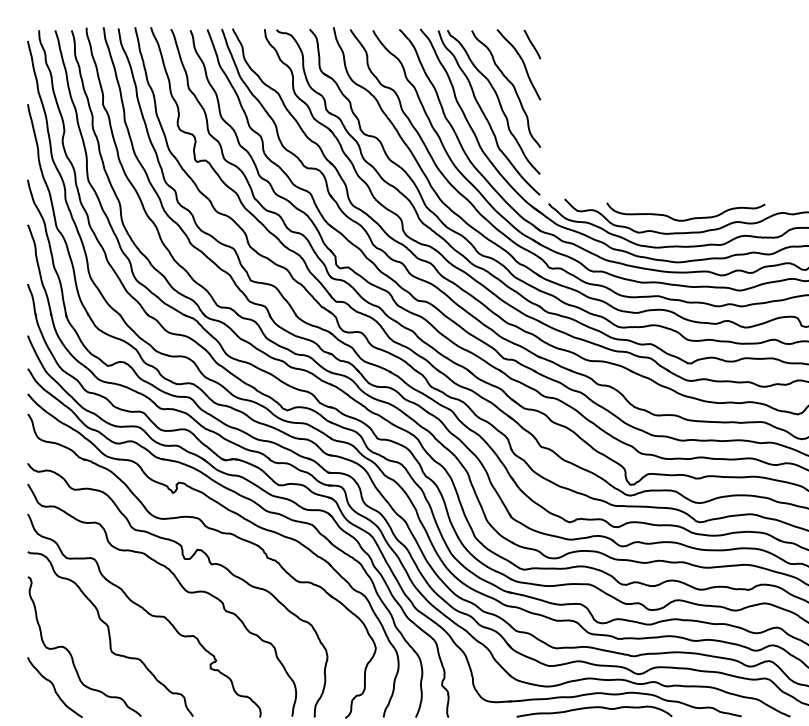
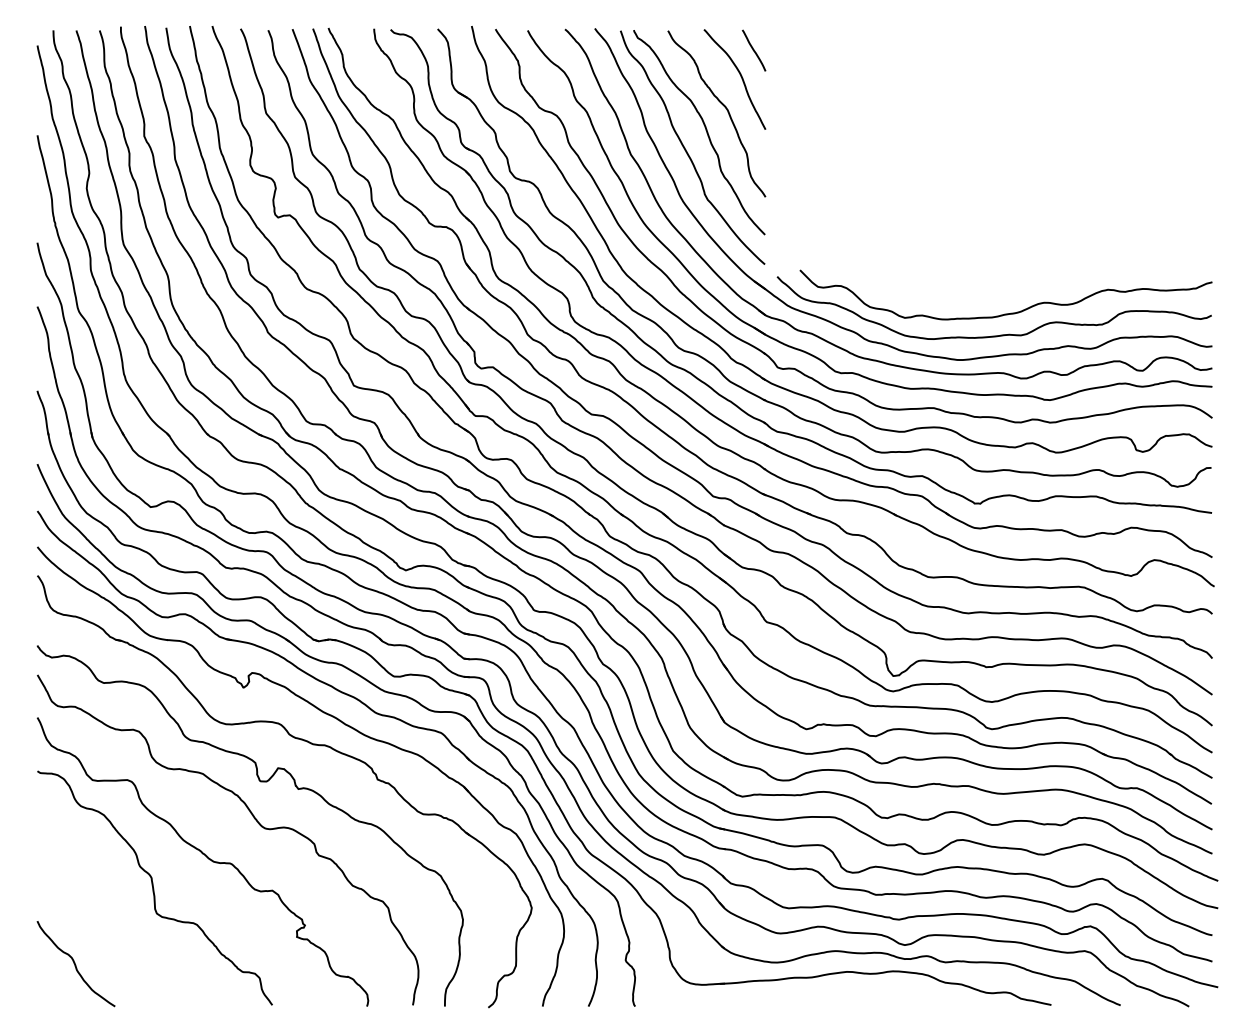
curve: (687, 219) -> (974, 298), removed
curve: (70, 653) -> (98, 915), removed
curve: (593, 708) -> (840, 993), removed

